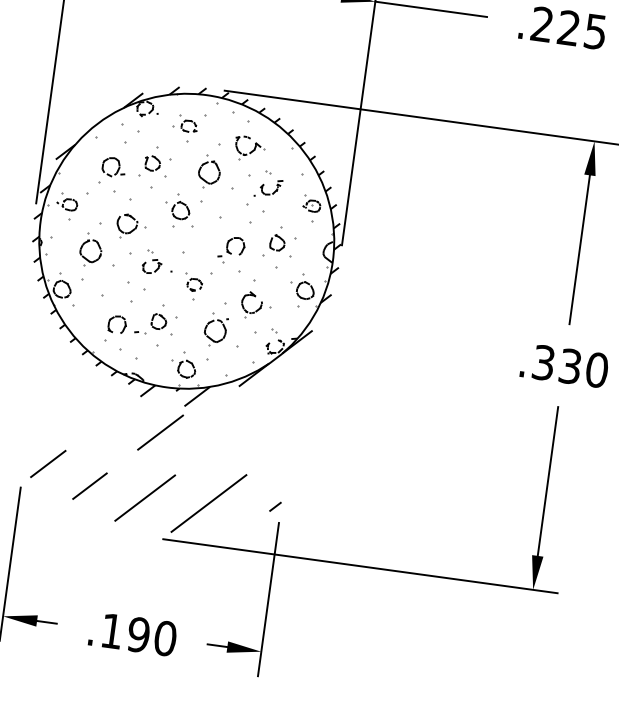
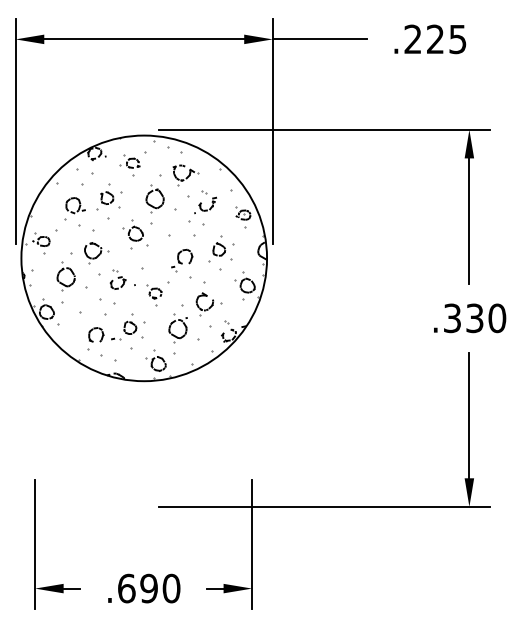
hatch: (185, 244) -> (143, 261), removed
hatch: (158, 471) -> (146, 451), removed
text: (111, 631) -> (126, 588), .190 -> .690

